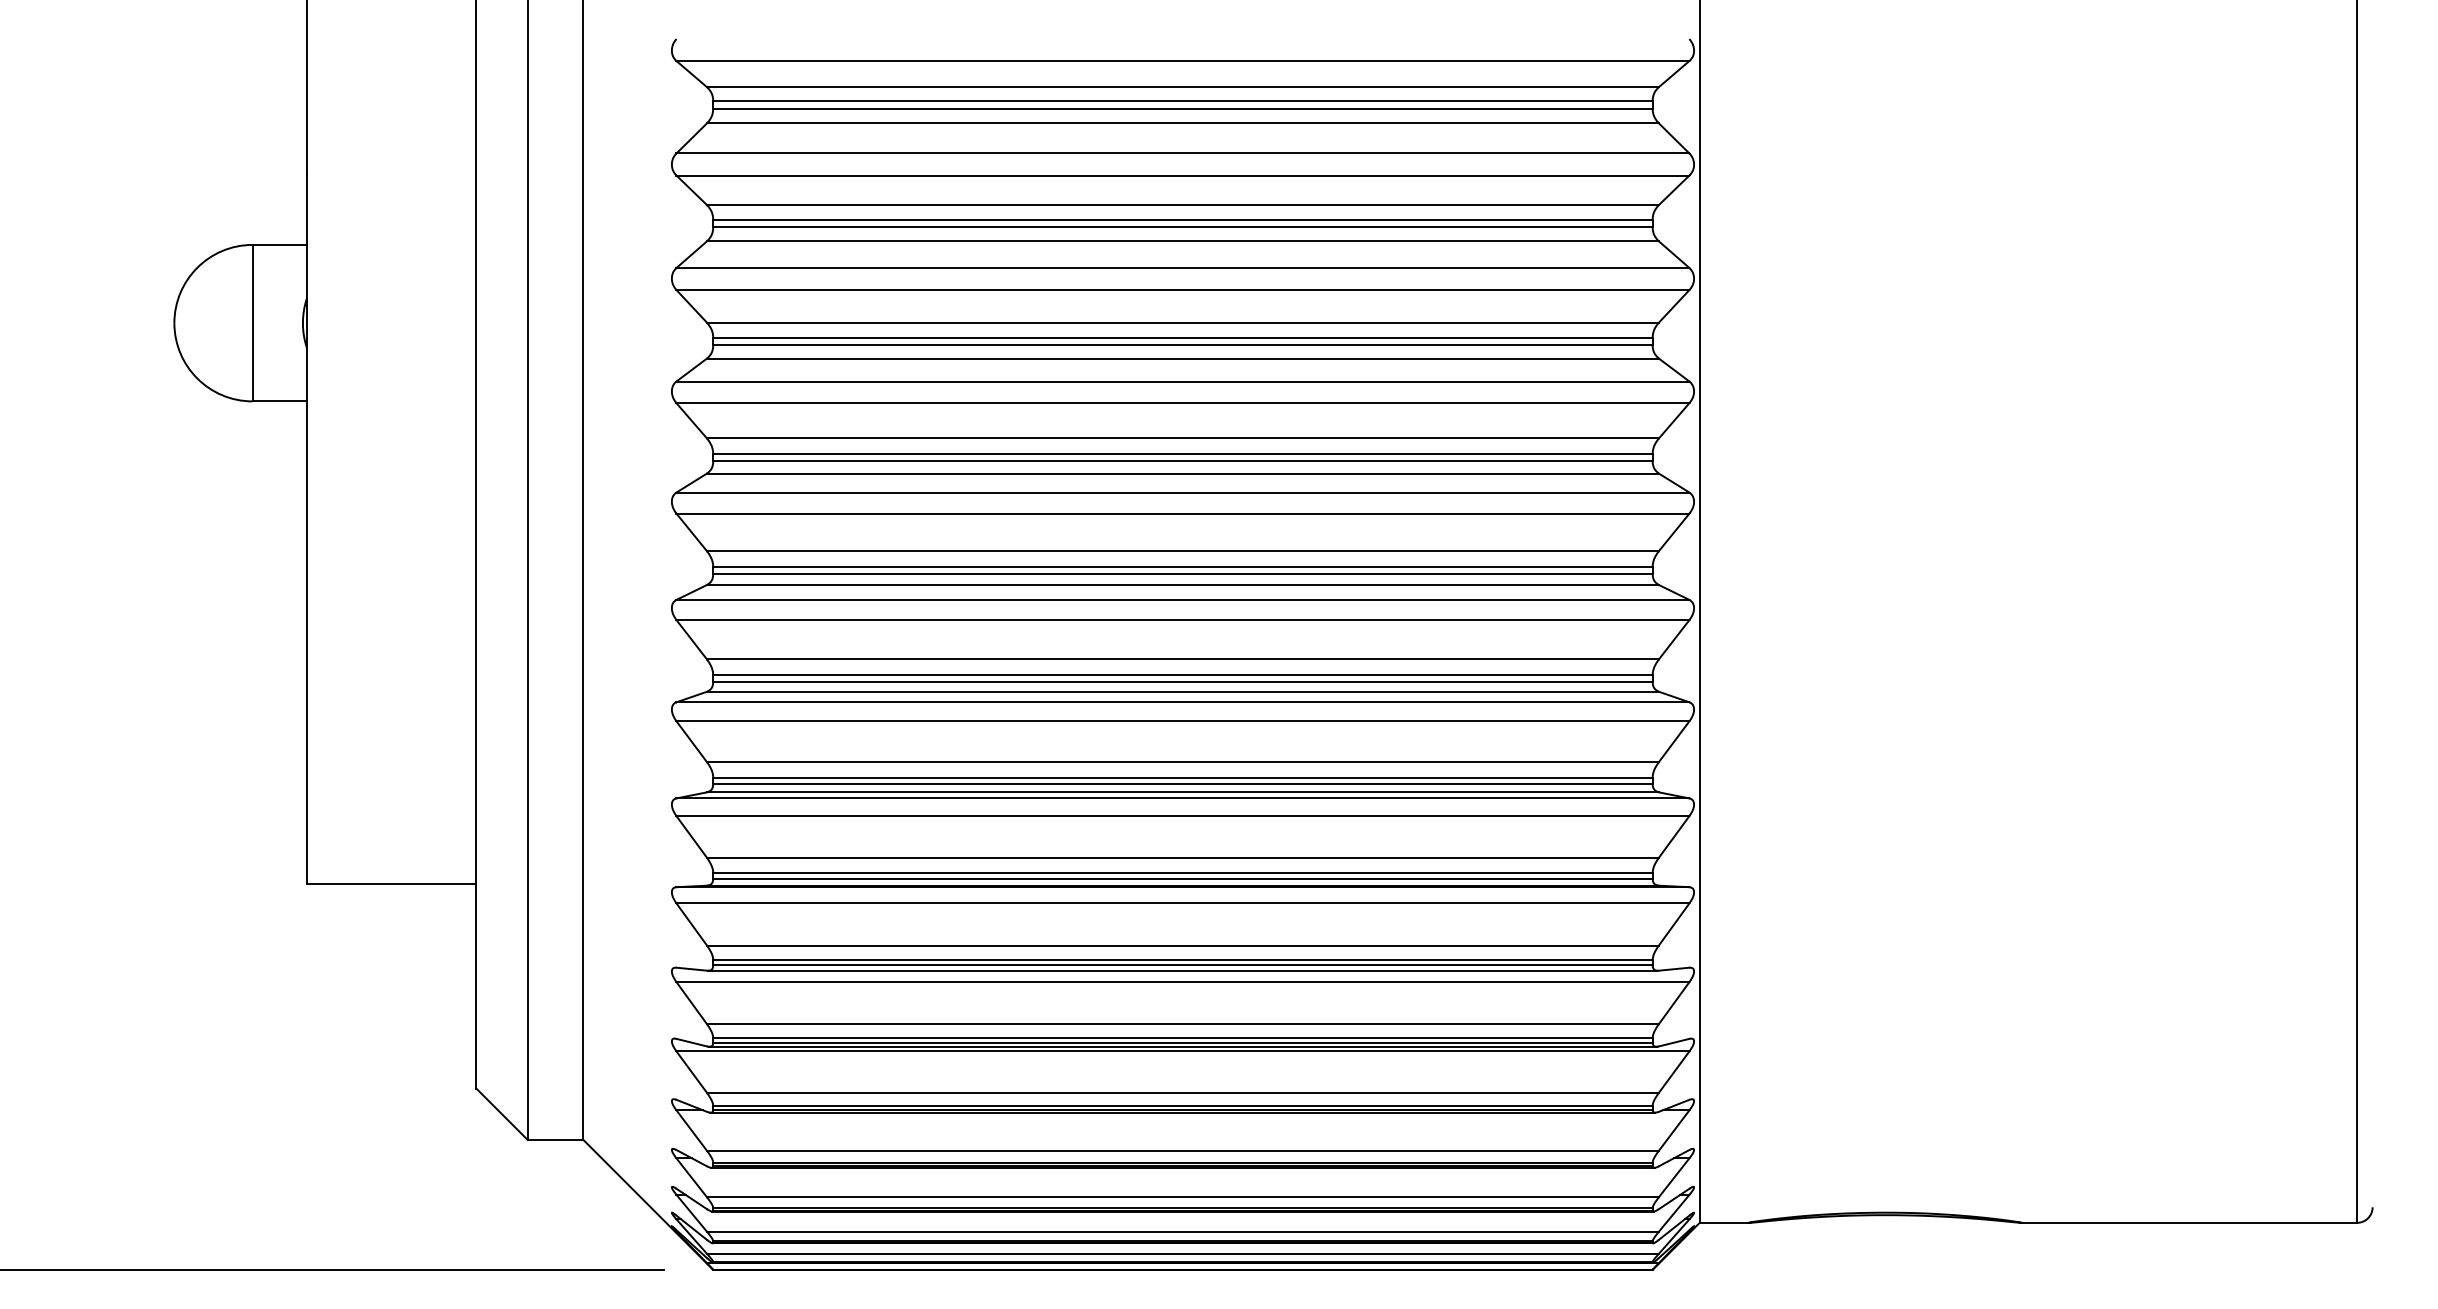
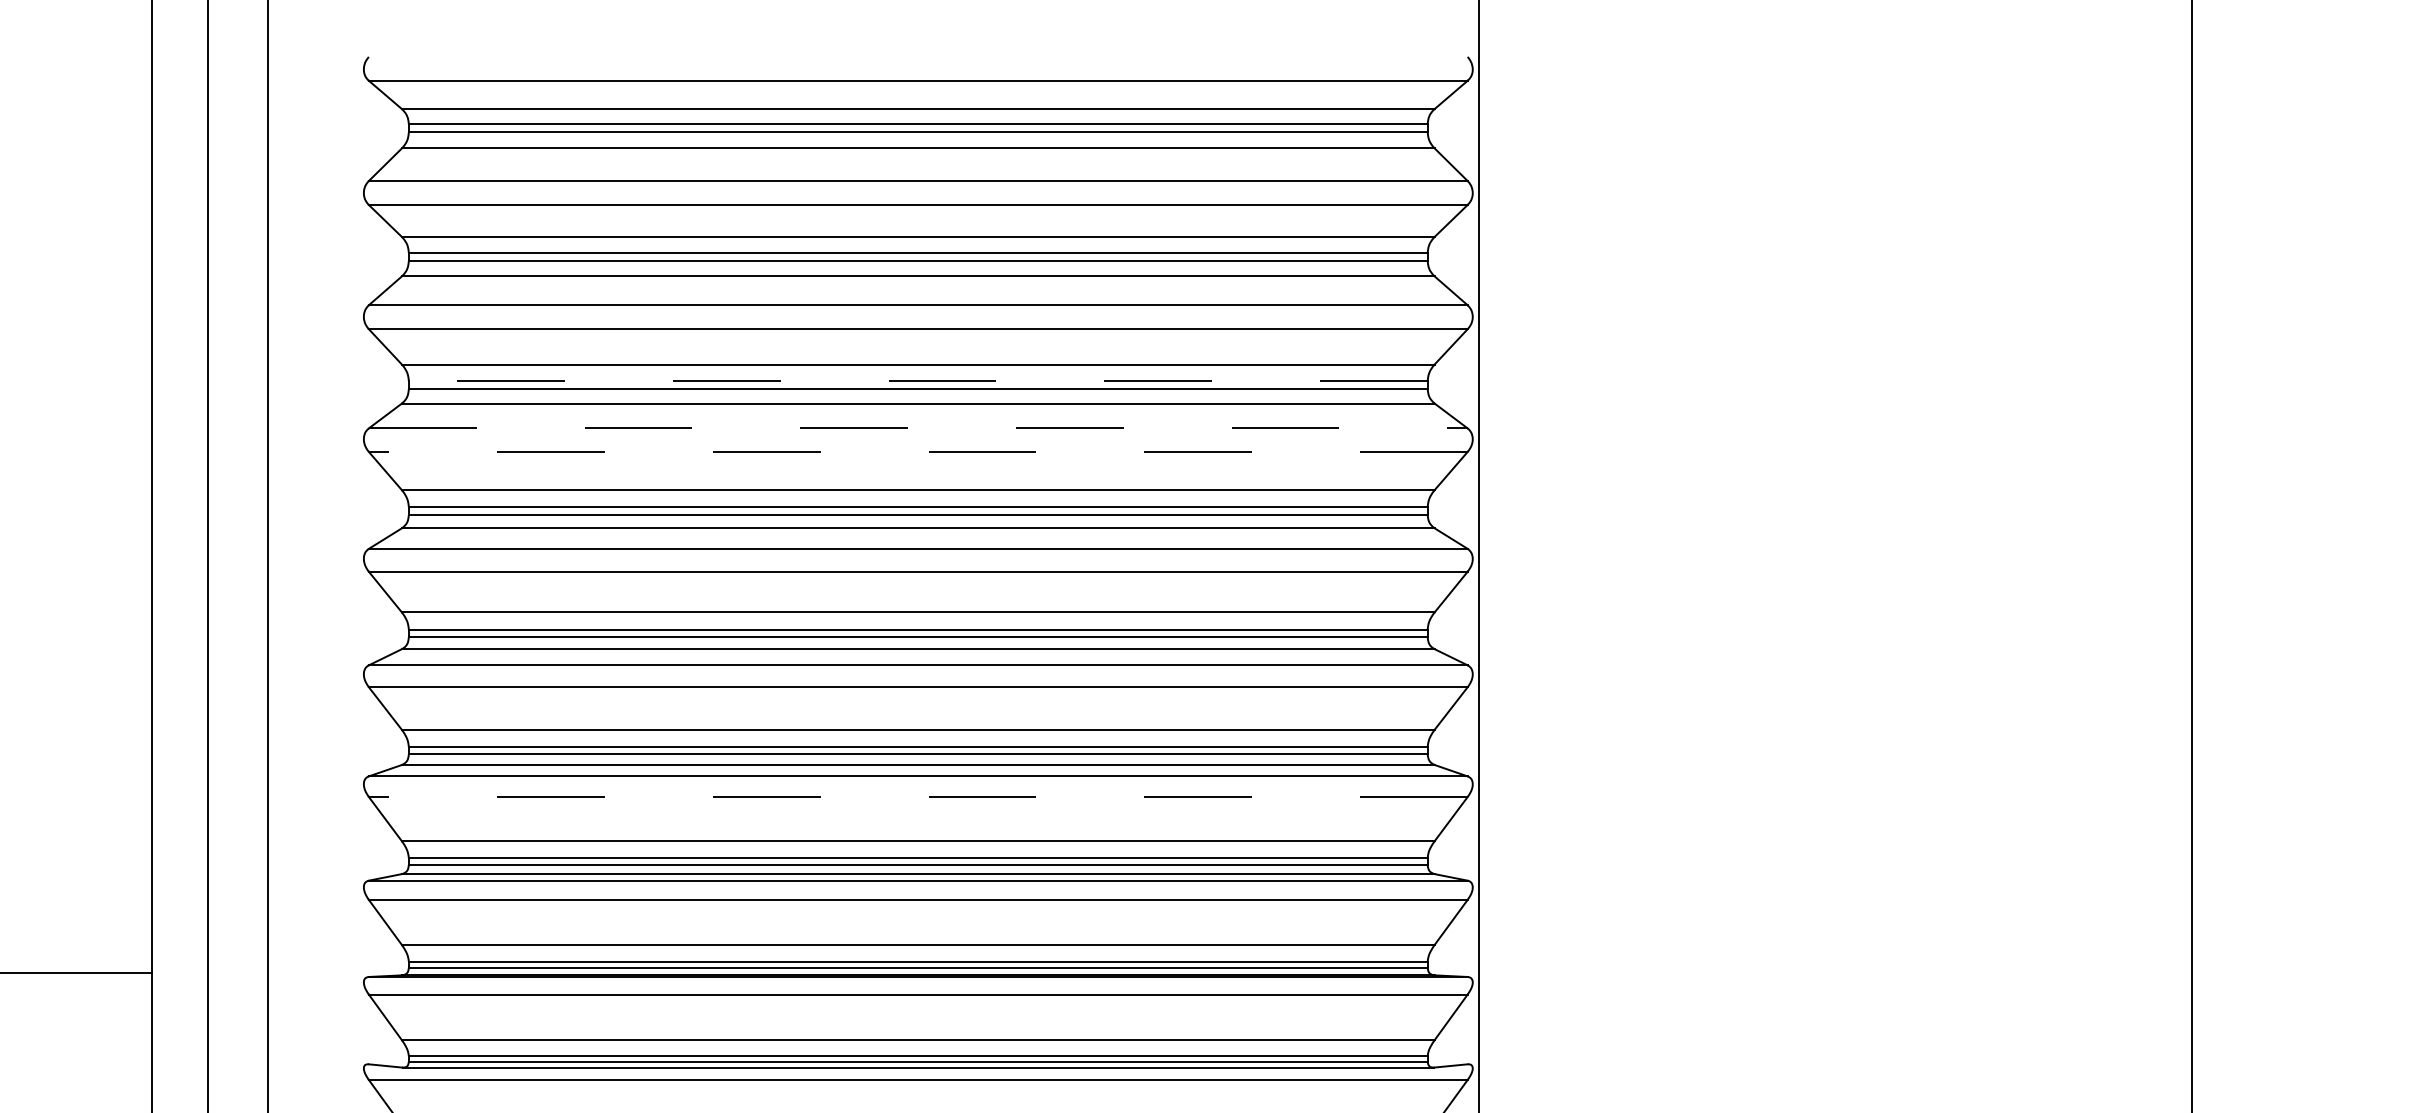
line: (1182, 337) -> (917, 380), solid -> dashed
line: (1183, 381) -> (918, 428), solid -> dashed
line: (1182, 403) -> (917, 452), solid -> dashed
line: (1182, 721) -> (917, 797), solid -> dashed

